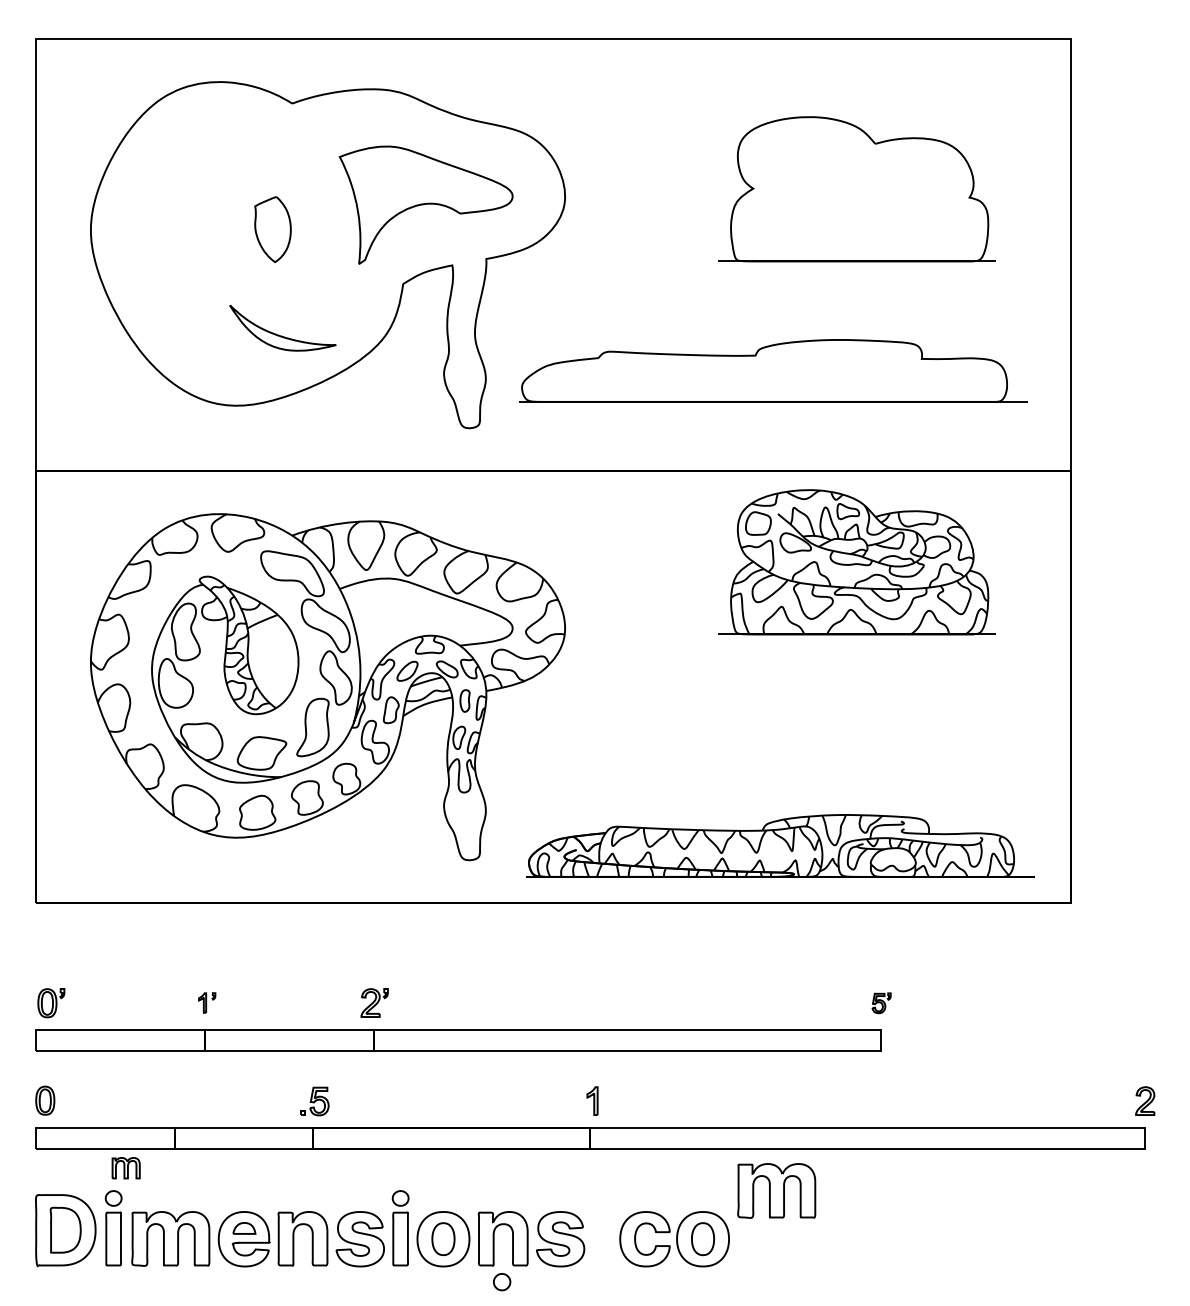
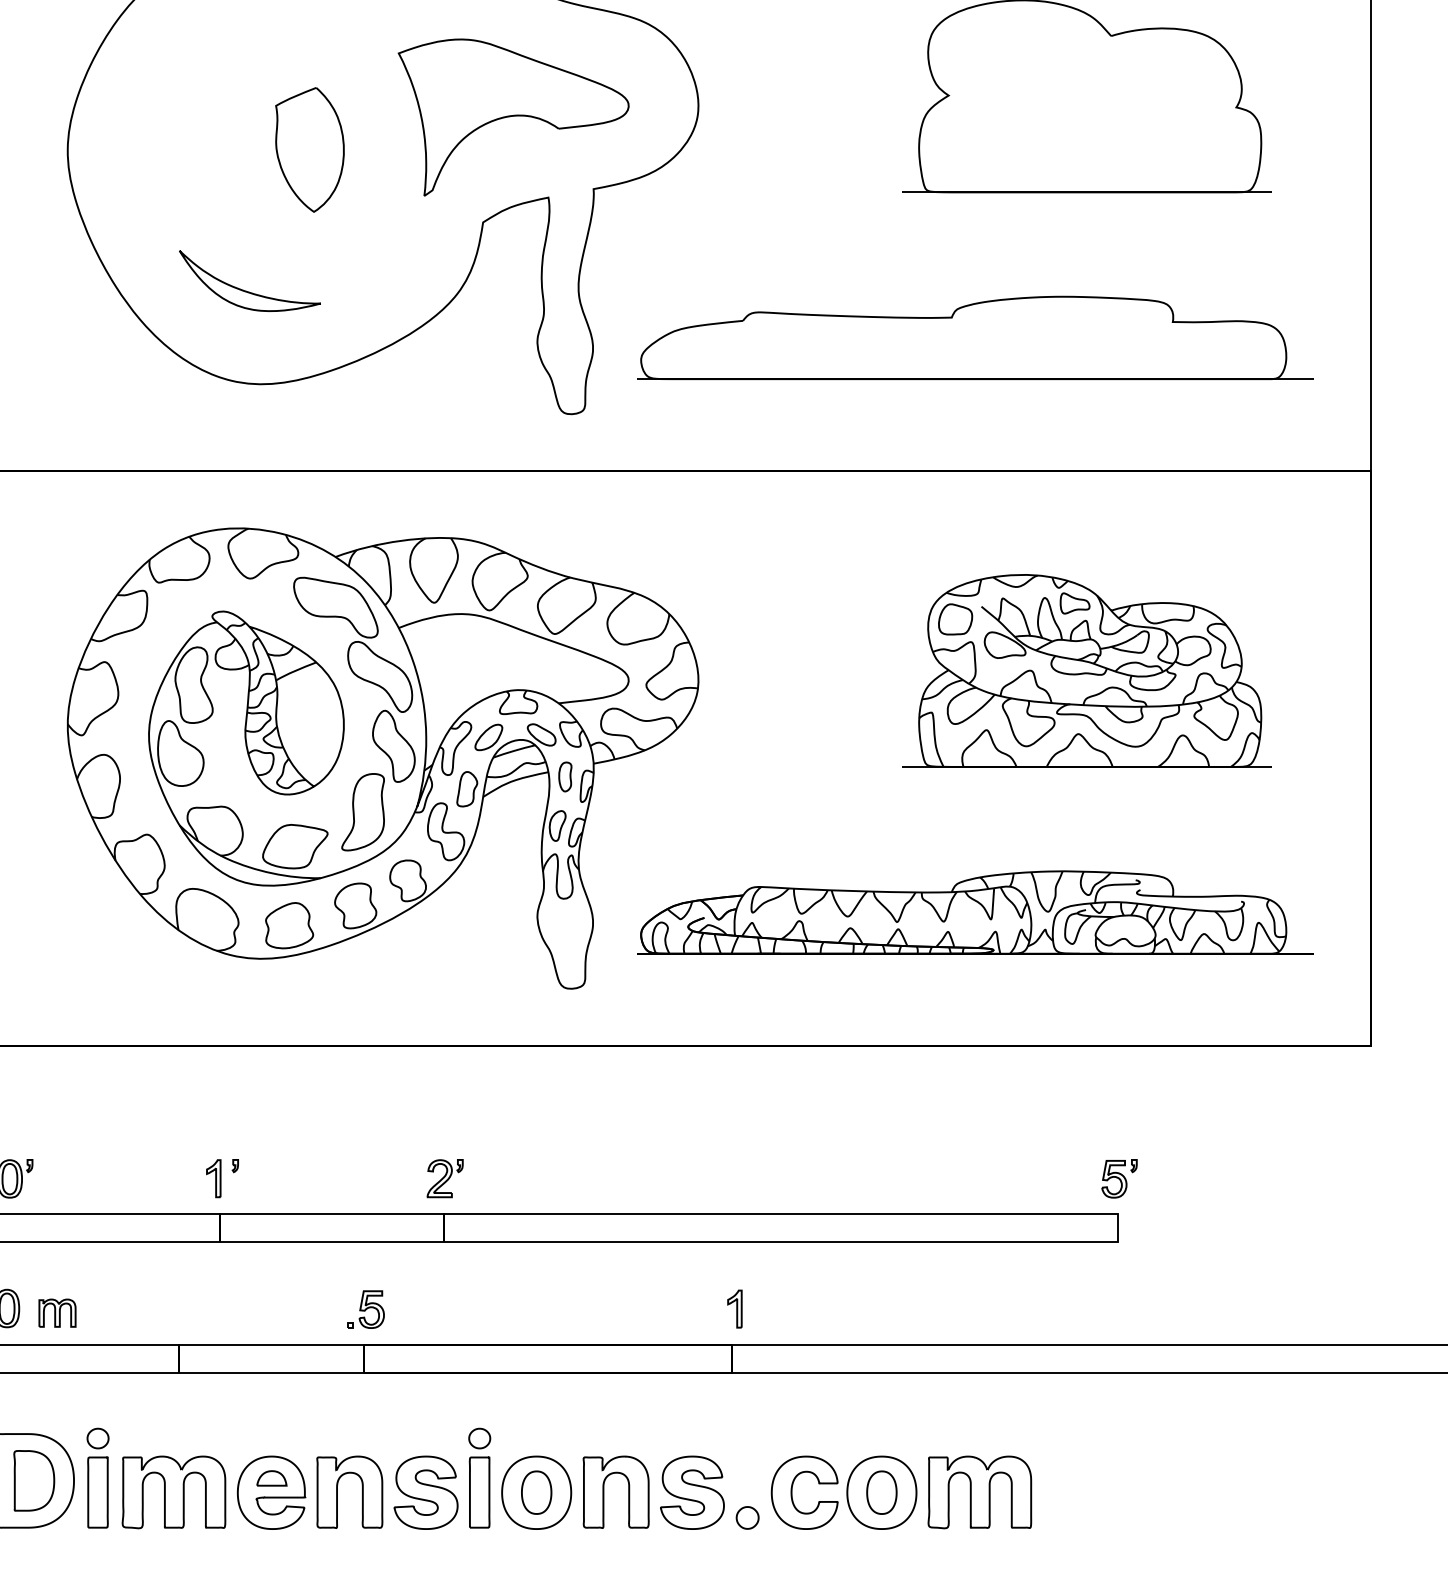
part: (272, 229) -> (309, 149), size x1.43
part: (282, 335) -> (249, 290), moved
part: (856, 562) -> (1085, 671), moved
part: (780, 845) -> (975, 911), moved
part: (206, 1002) -> (221, 1177), size x1.43
part: (881, 1003) -> (1119, 1179), size x1.43
part: (125, 1168) -> (56, 1313), moved
part: (776, 1190) -> (979, 1491), moved
part: (502, 1282) -> (748, 1518), moved

